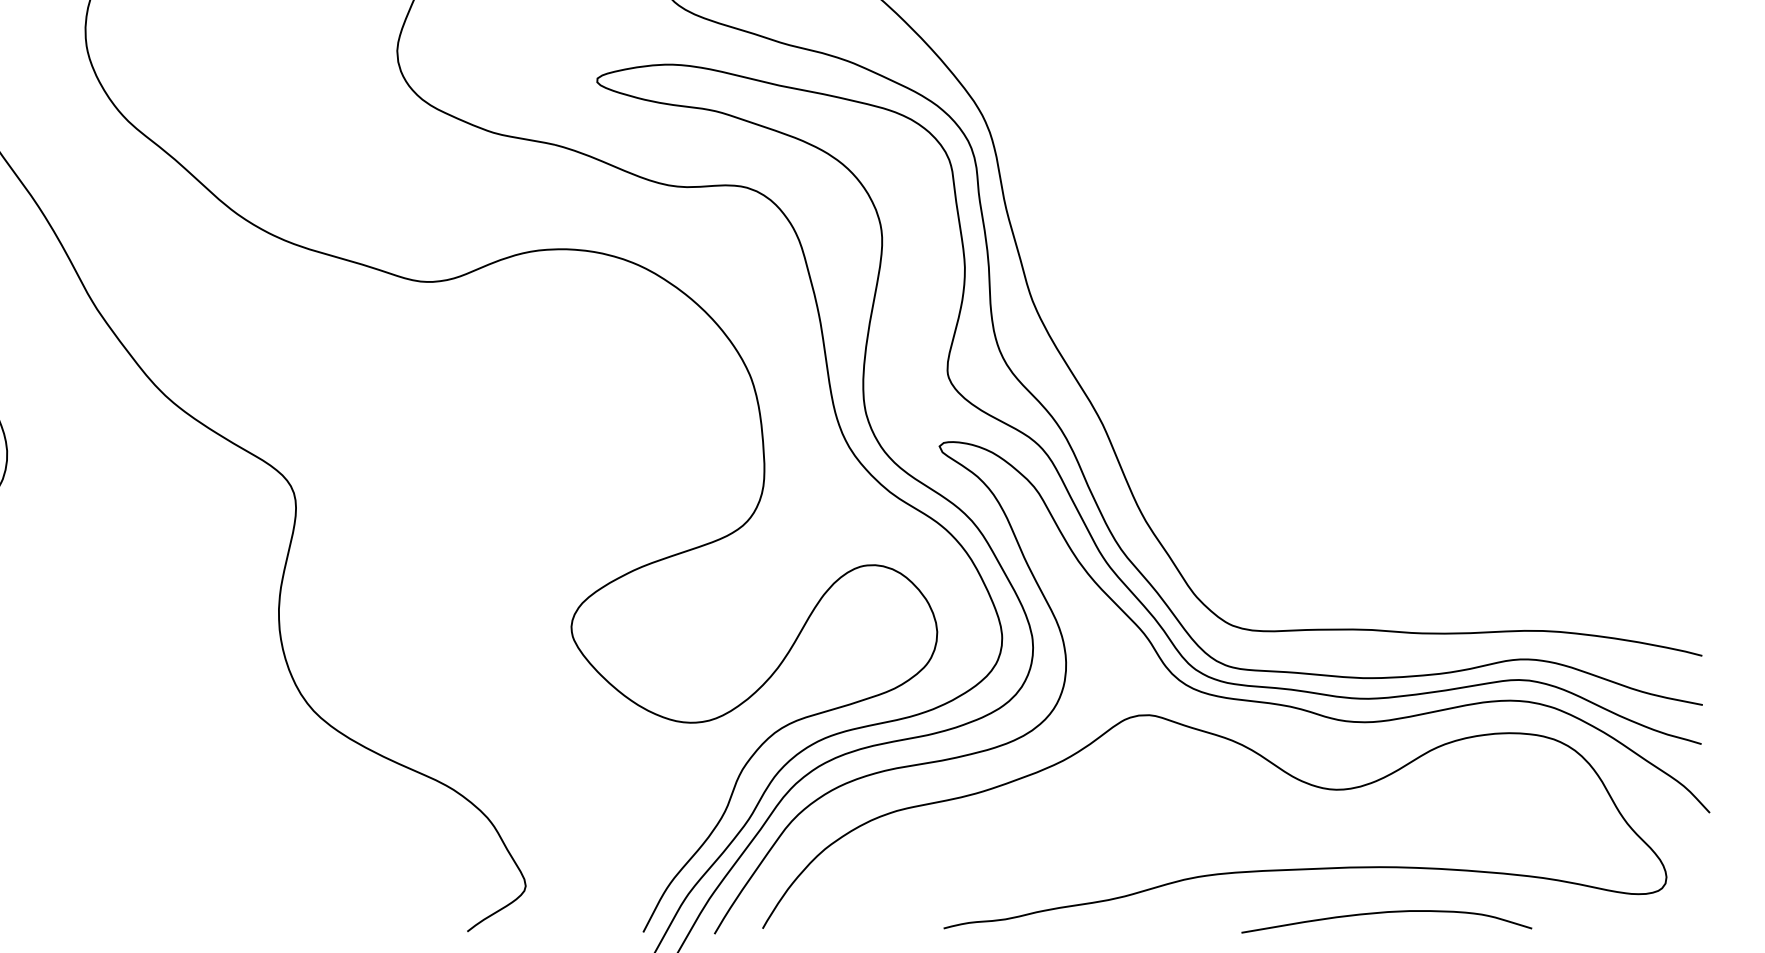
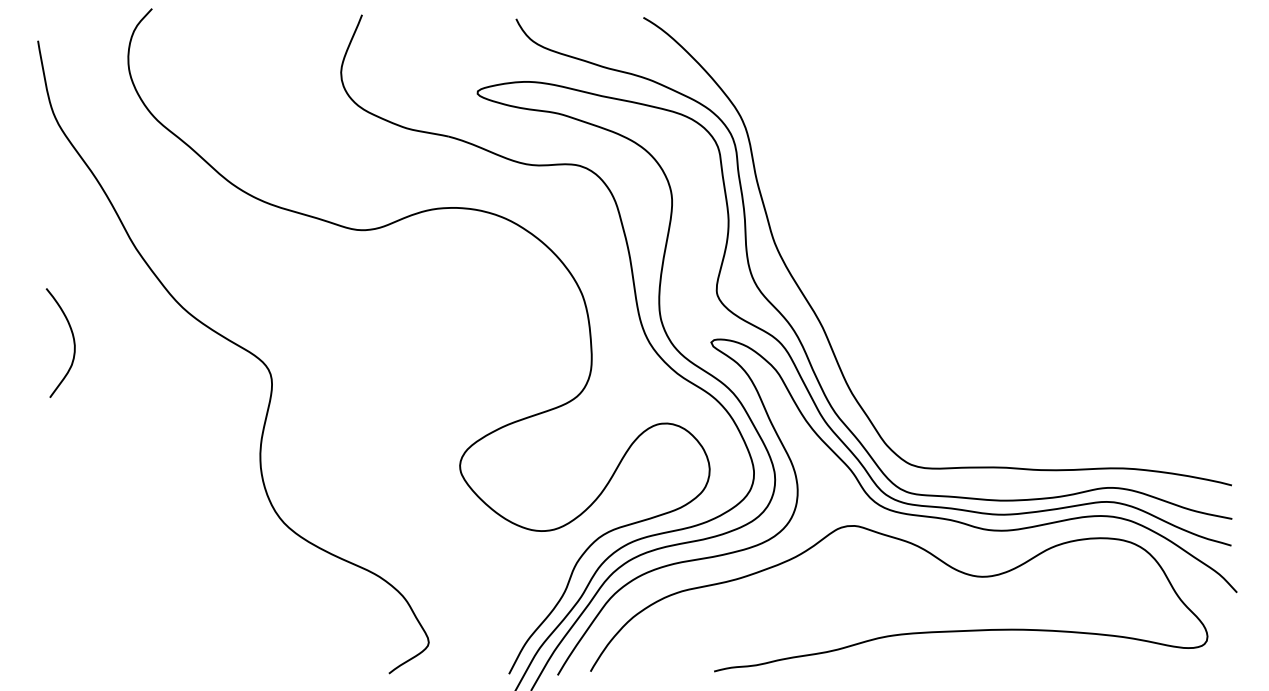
curve: (1386, 913) -> (1016, 661), removed

